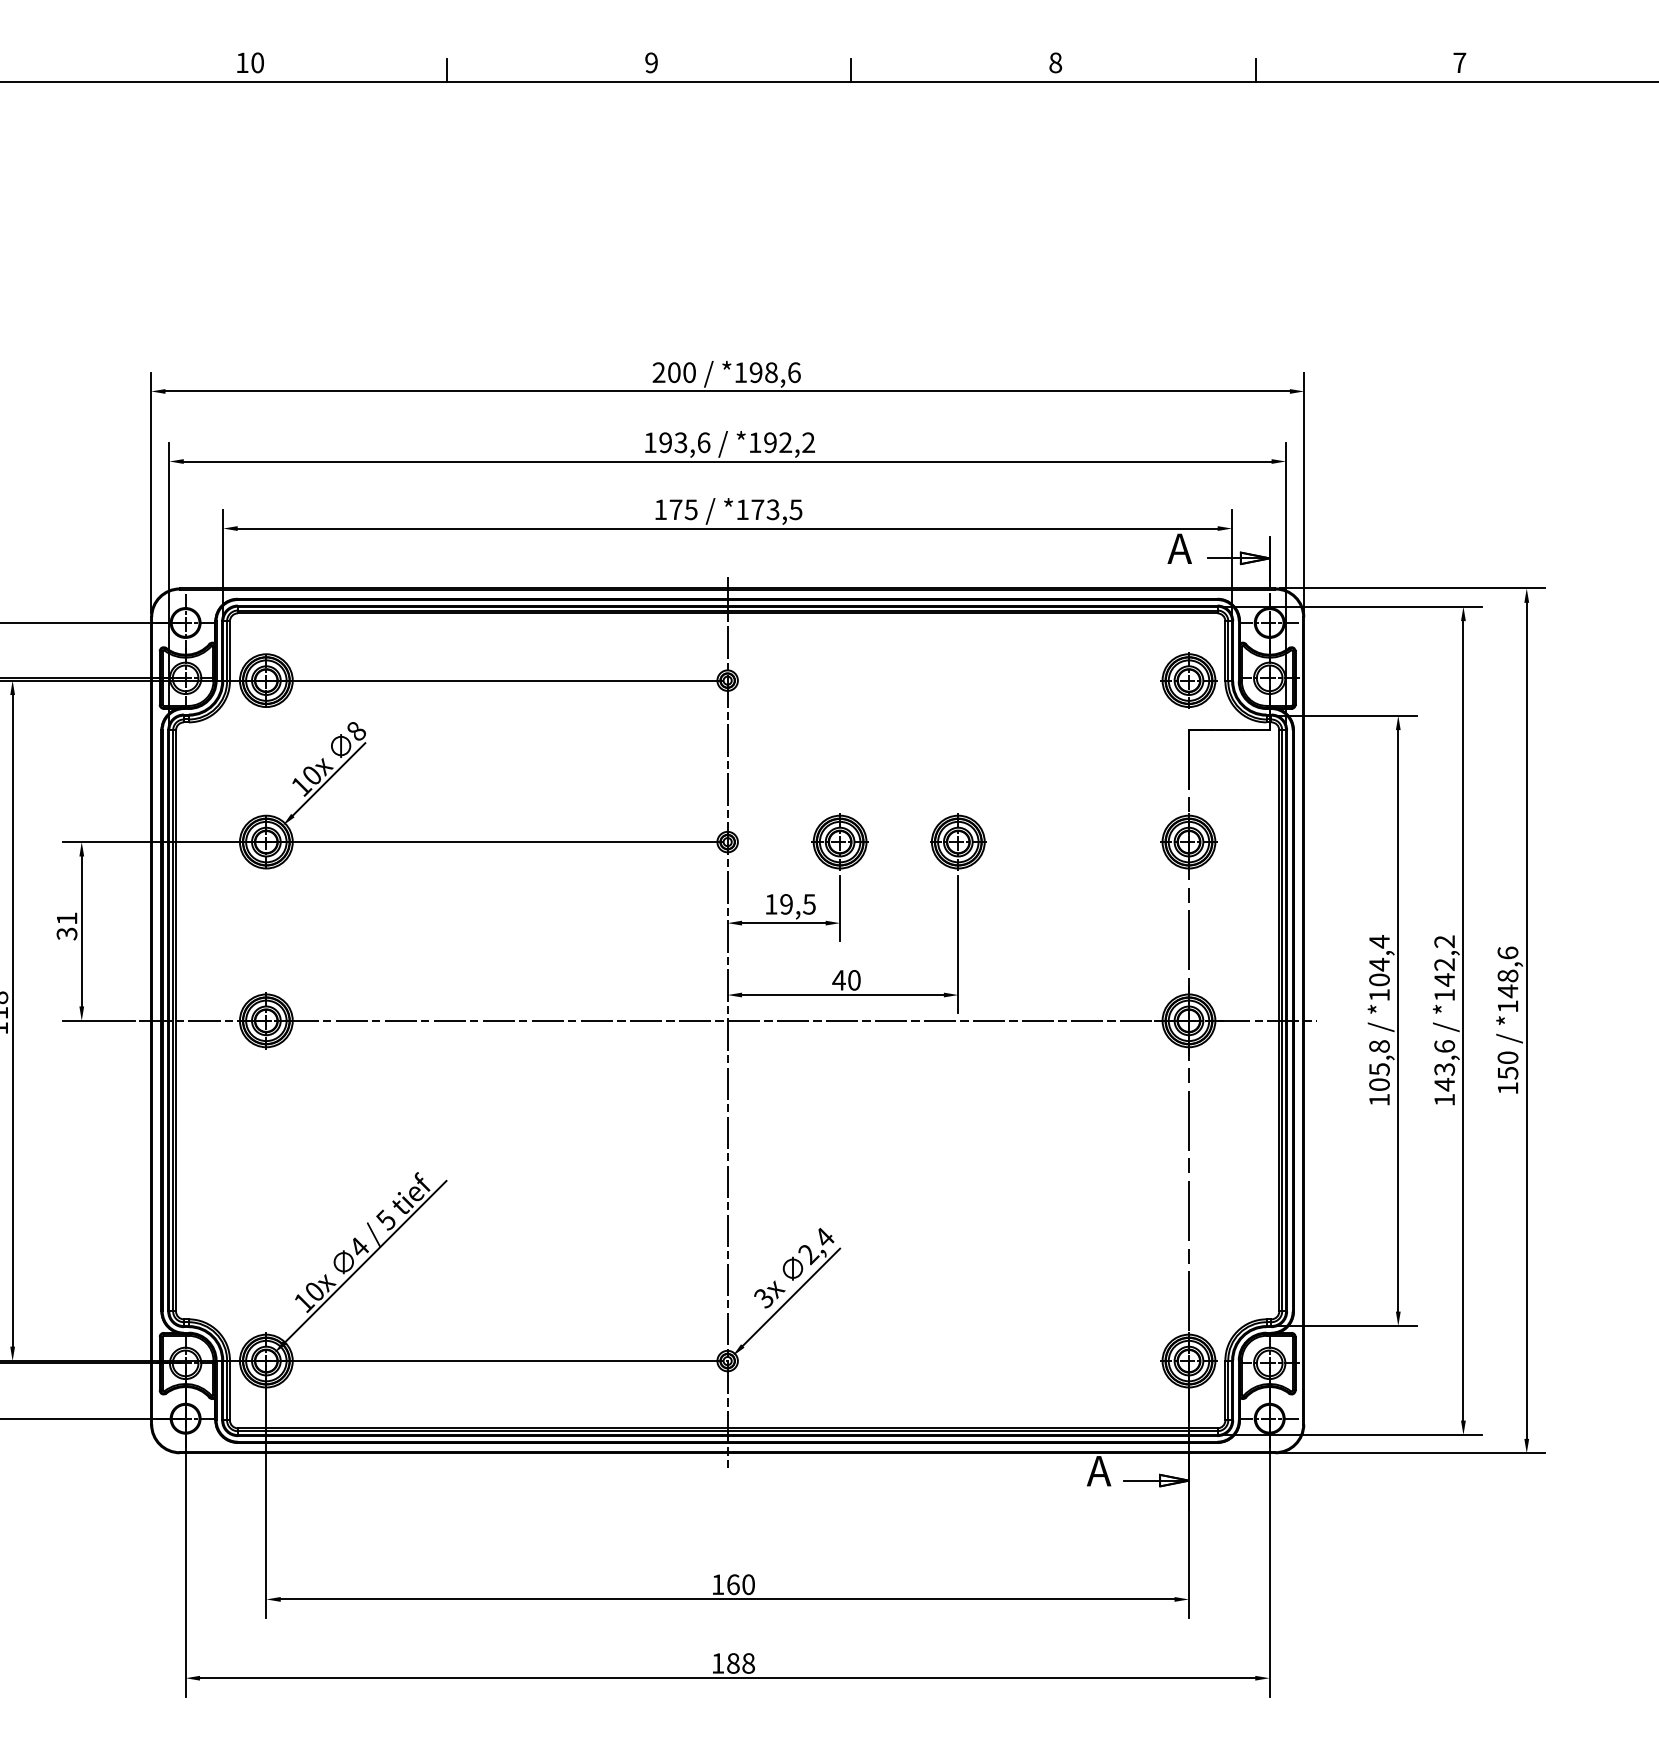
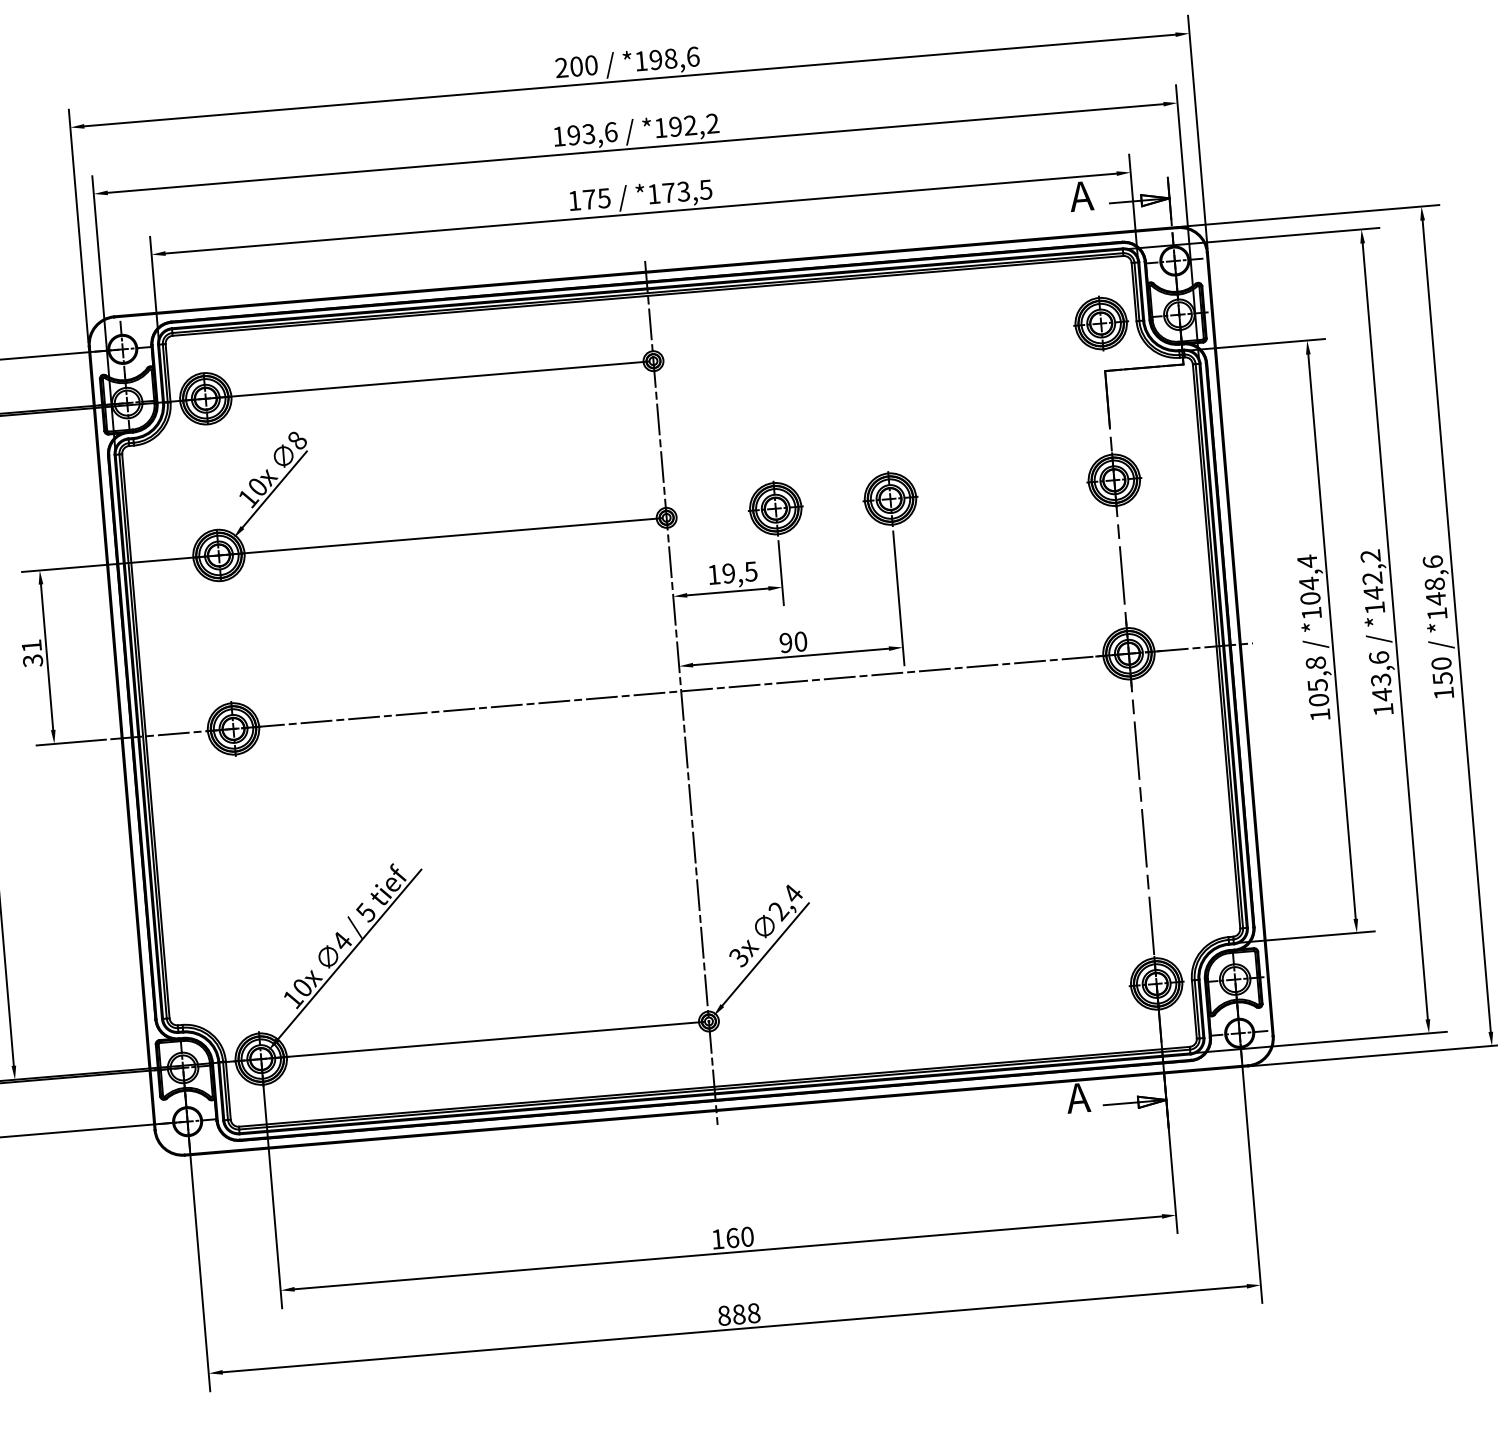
text: (838, 980) -> (785, 643), 40 -> 90
text: (717, 1663) -> (723, 1315), 188 -> 888

